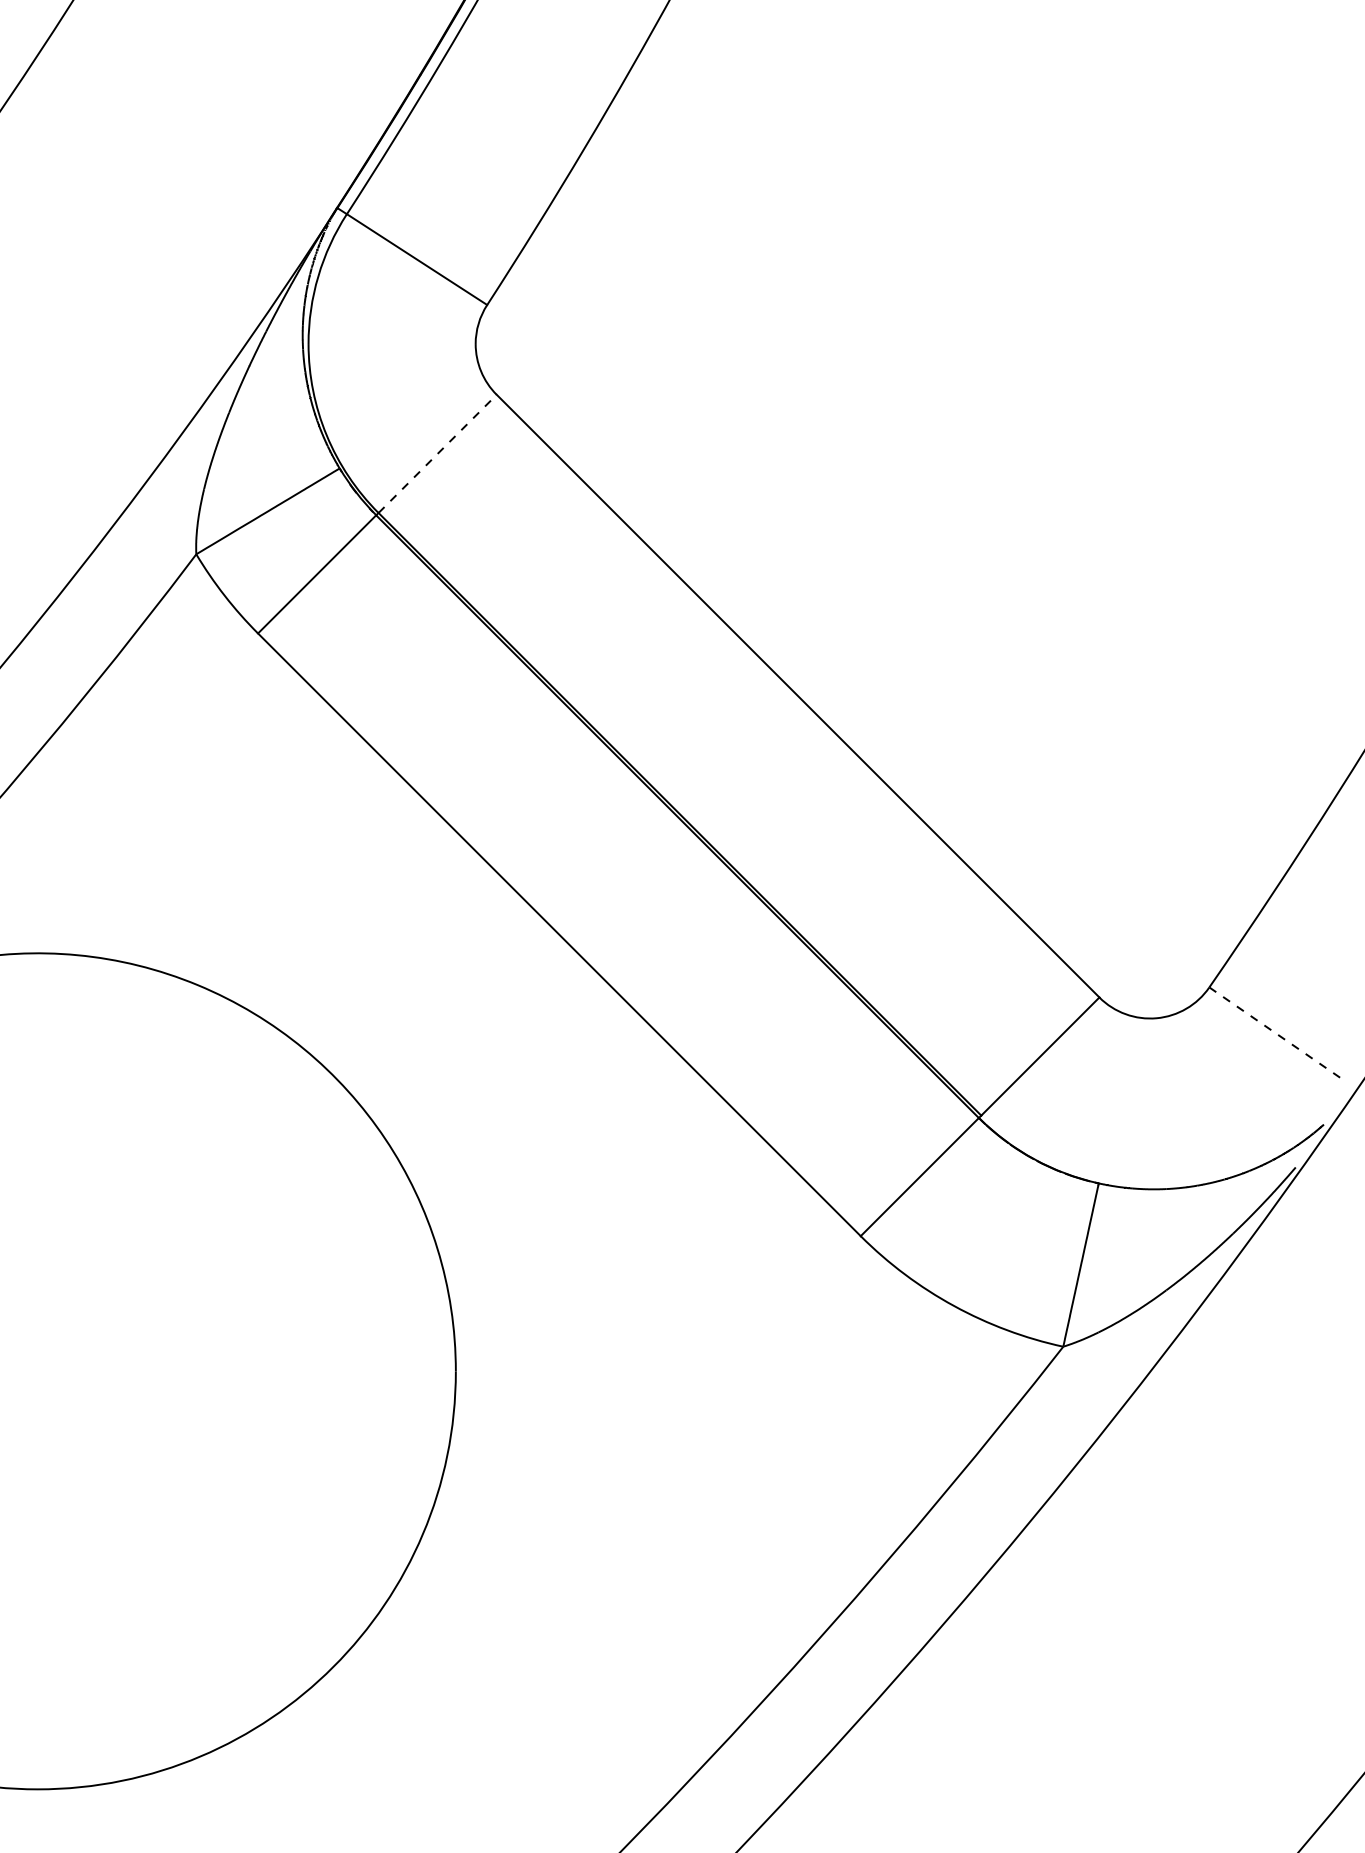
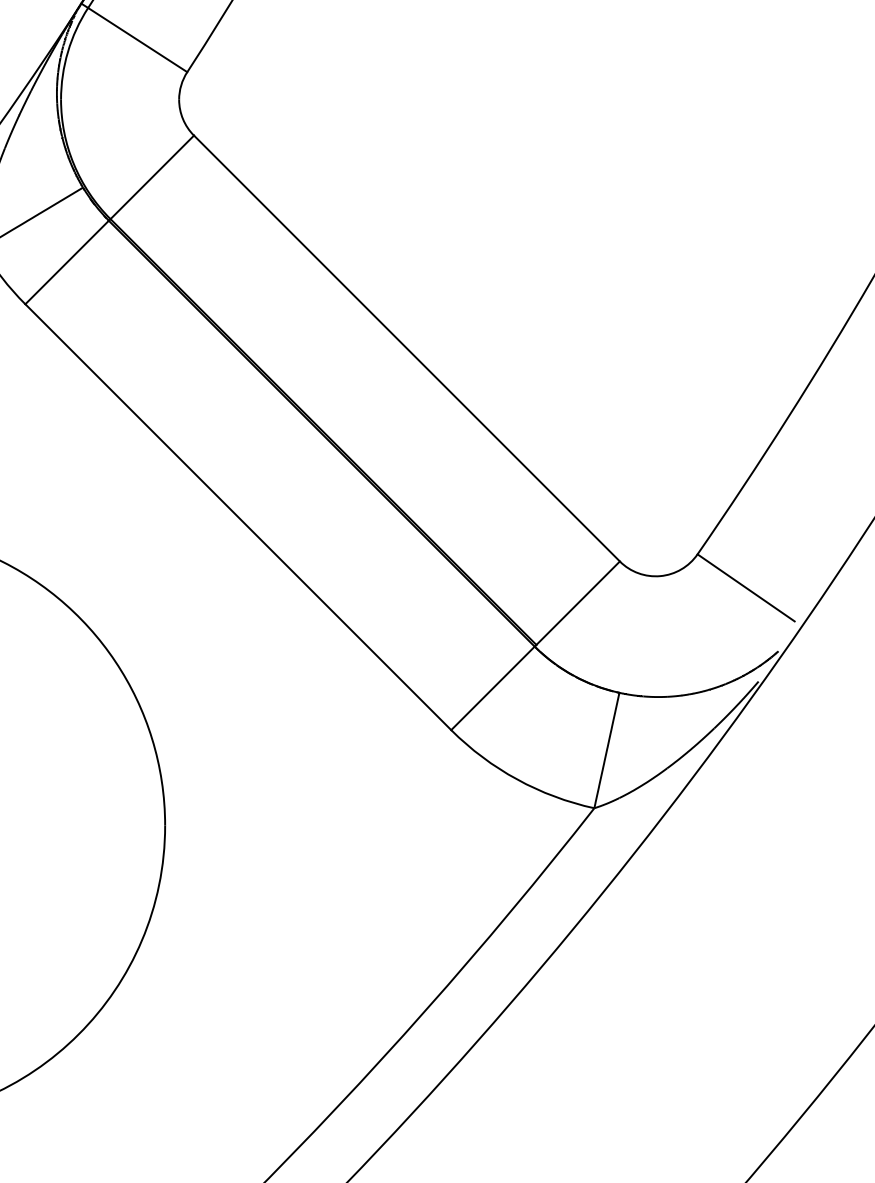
line: (437, 453) -> (152, 177), dashed -> solid
line: (1278, 1034) -> (746, 587), dashed -> solid

